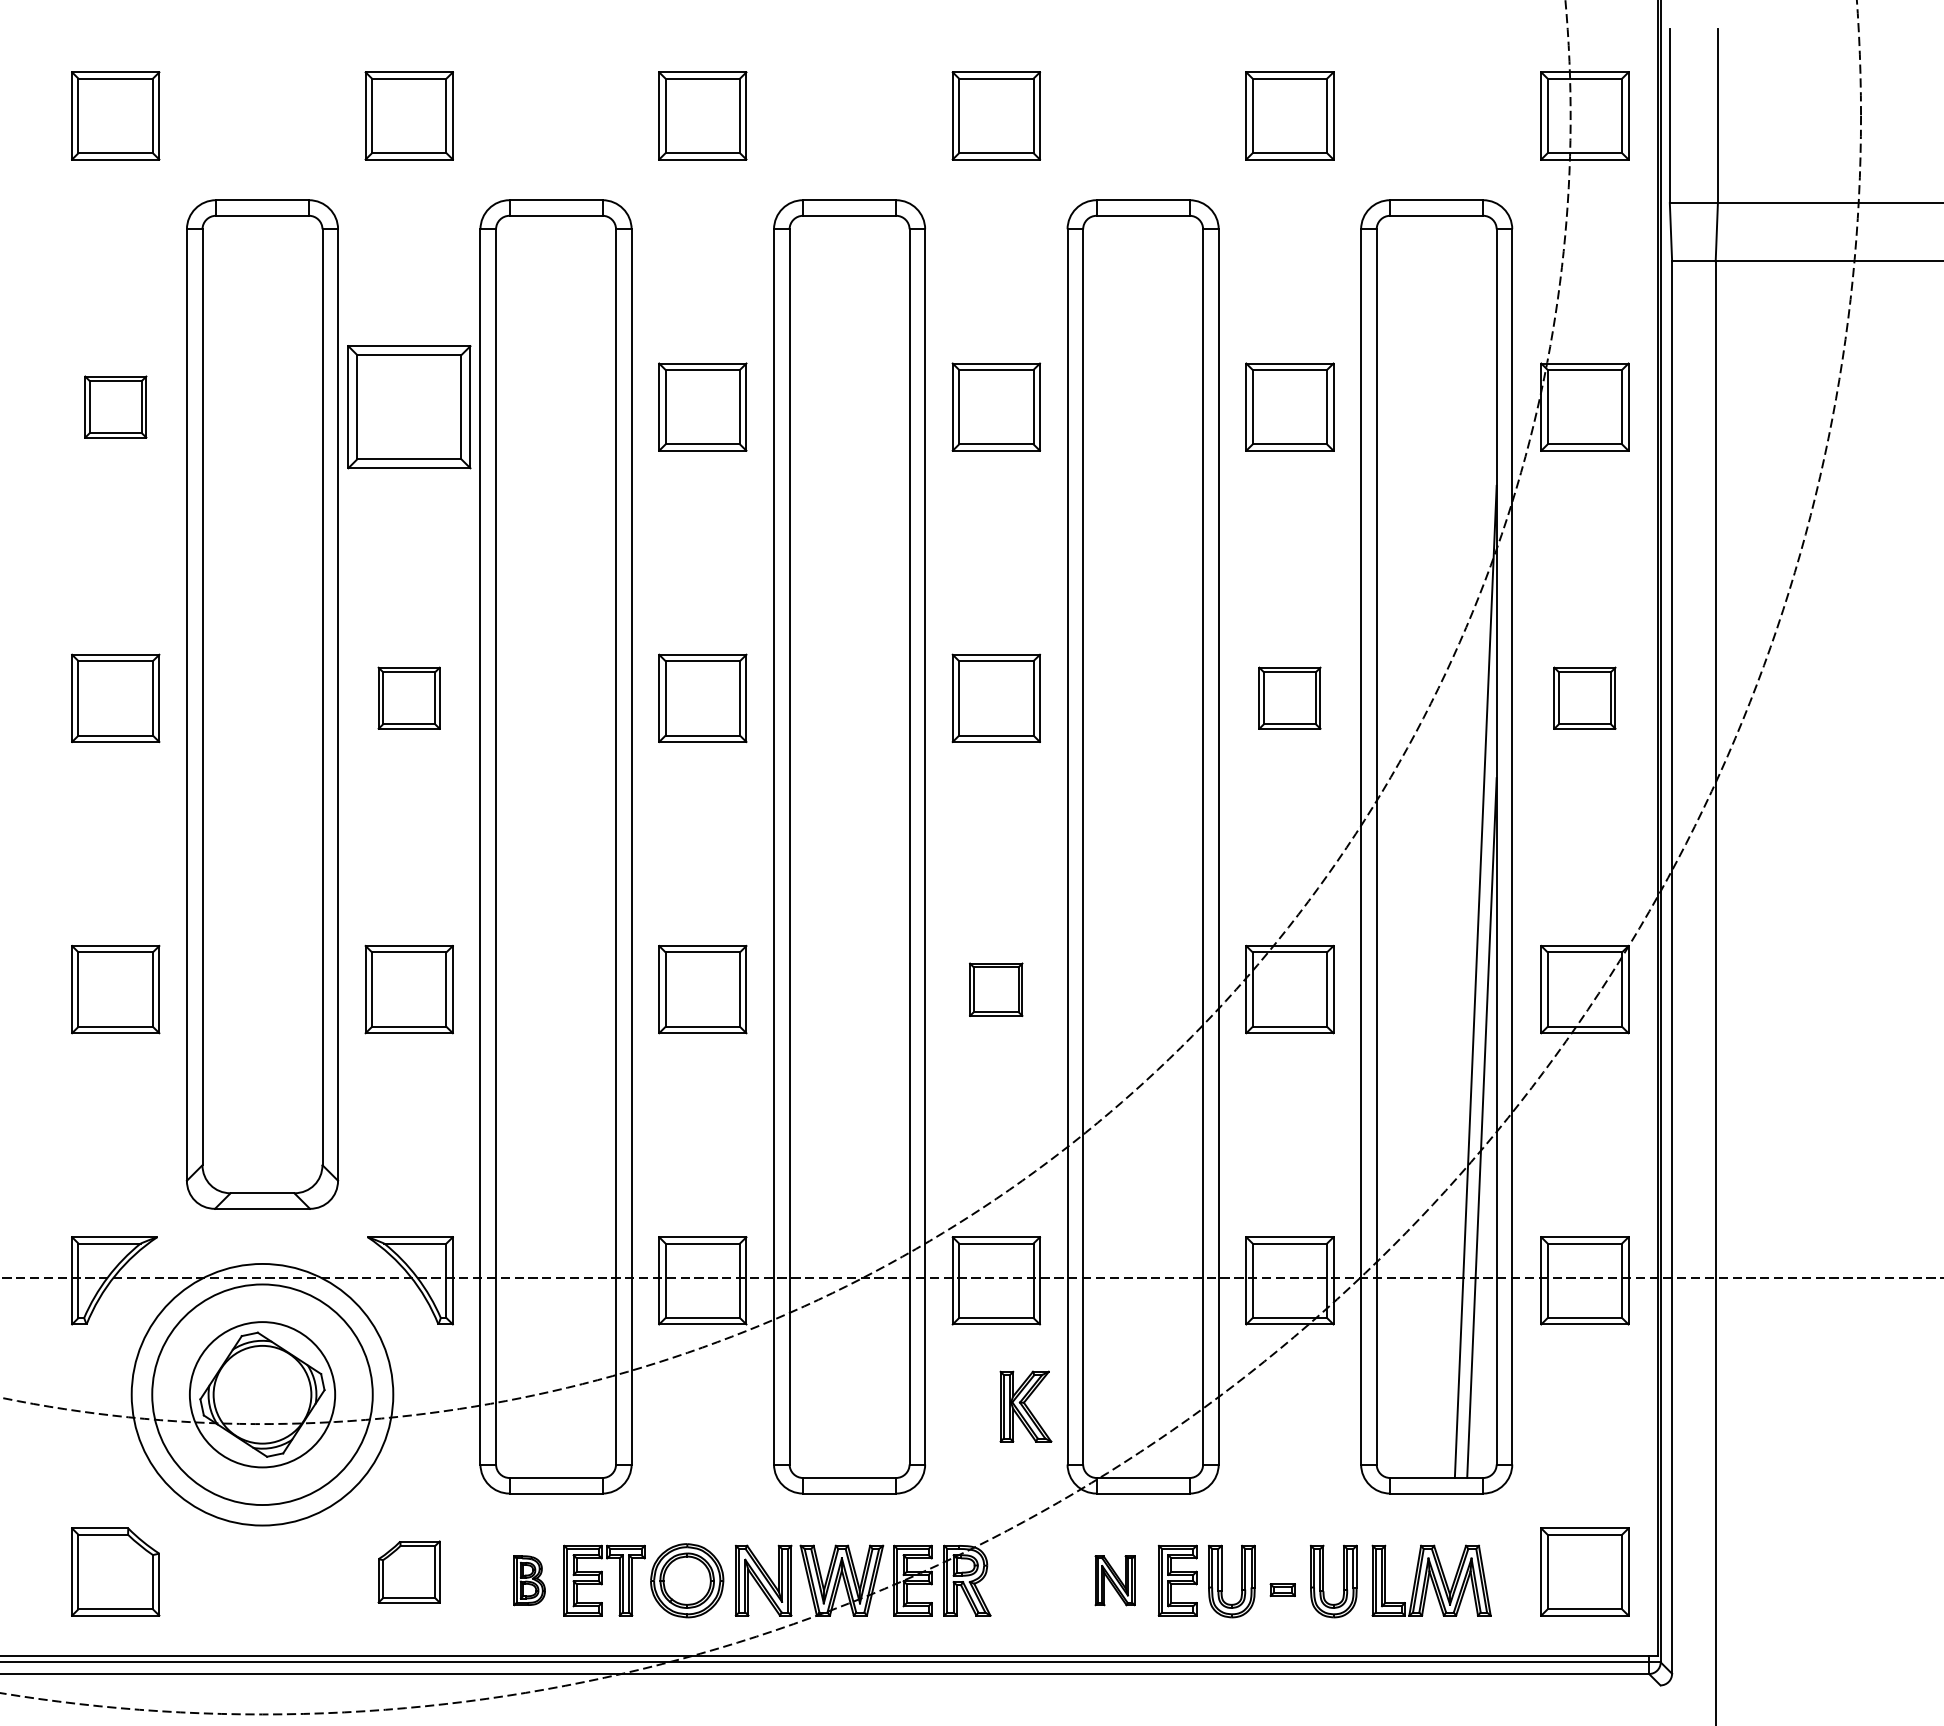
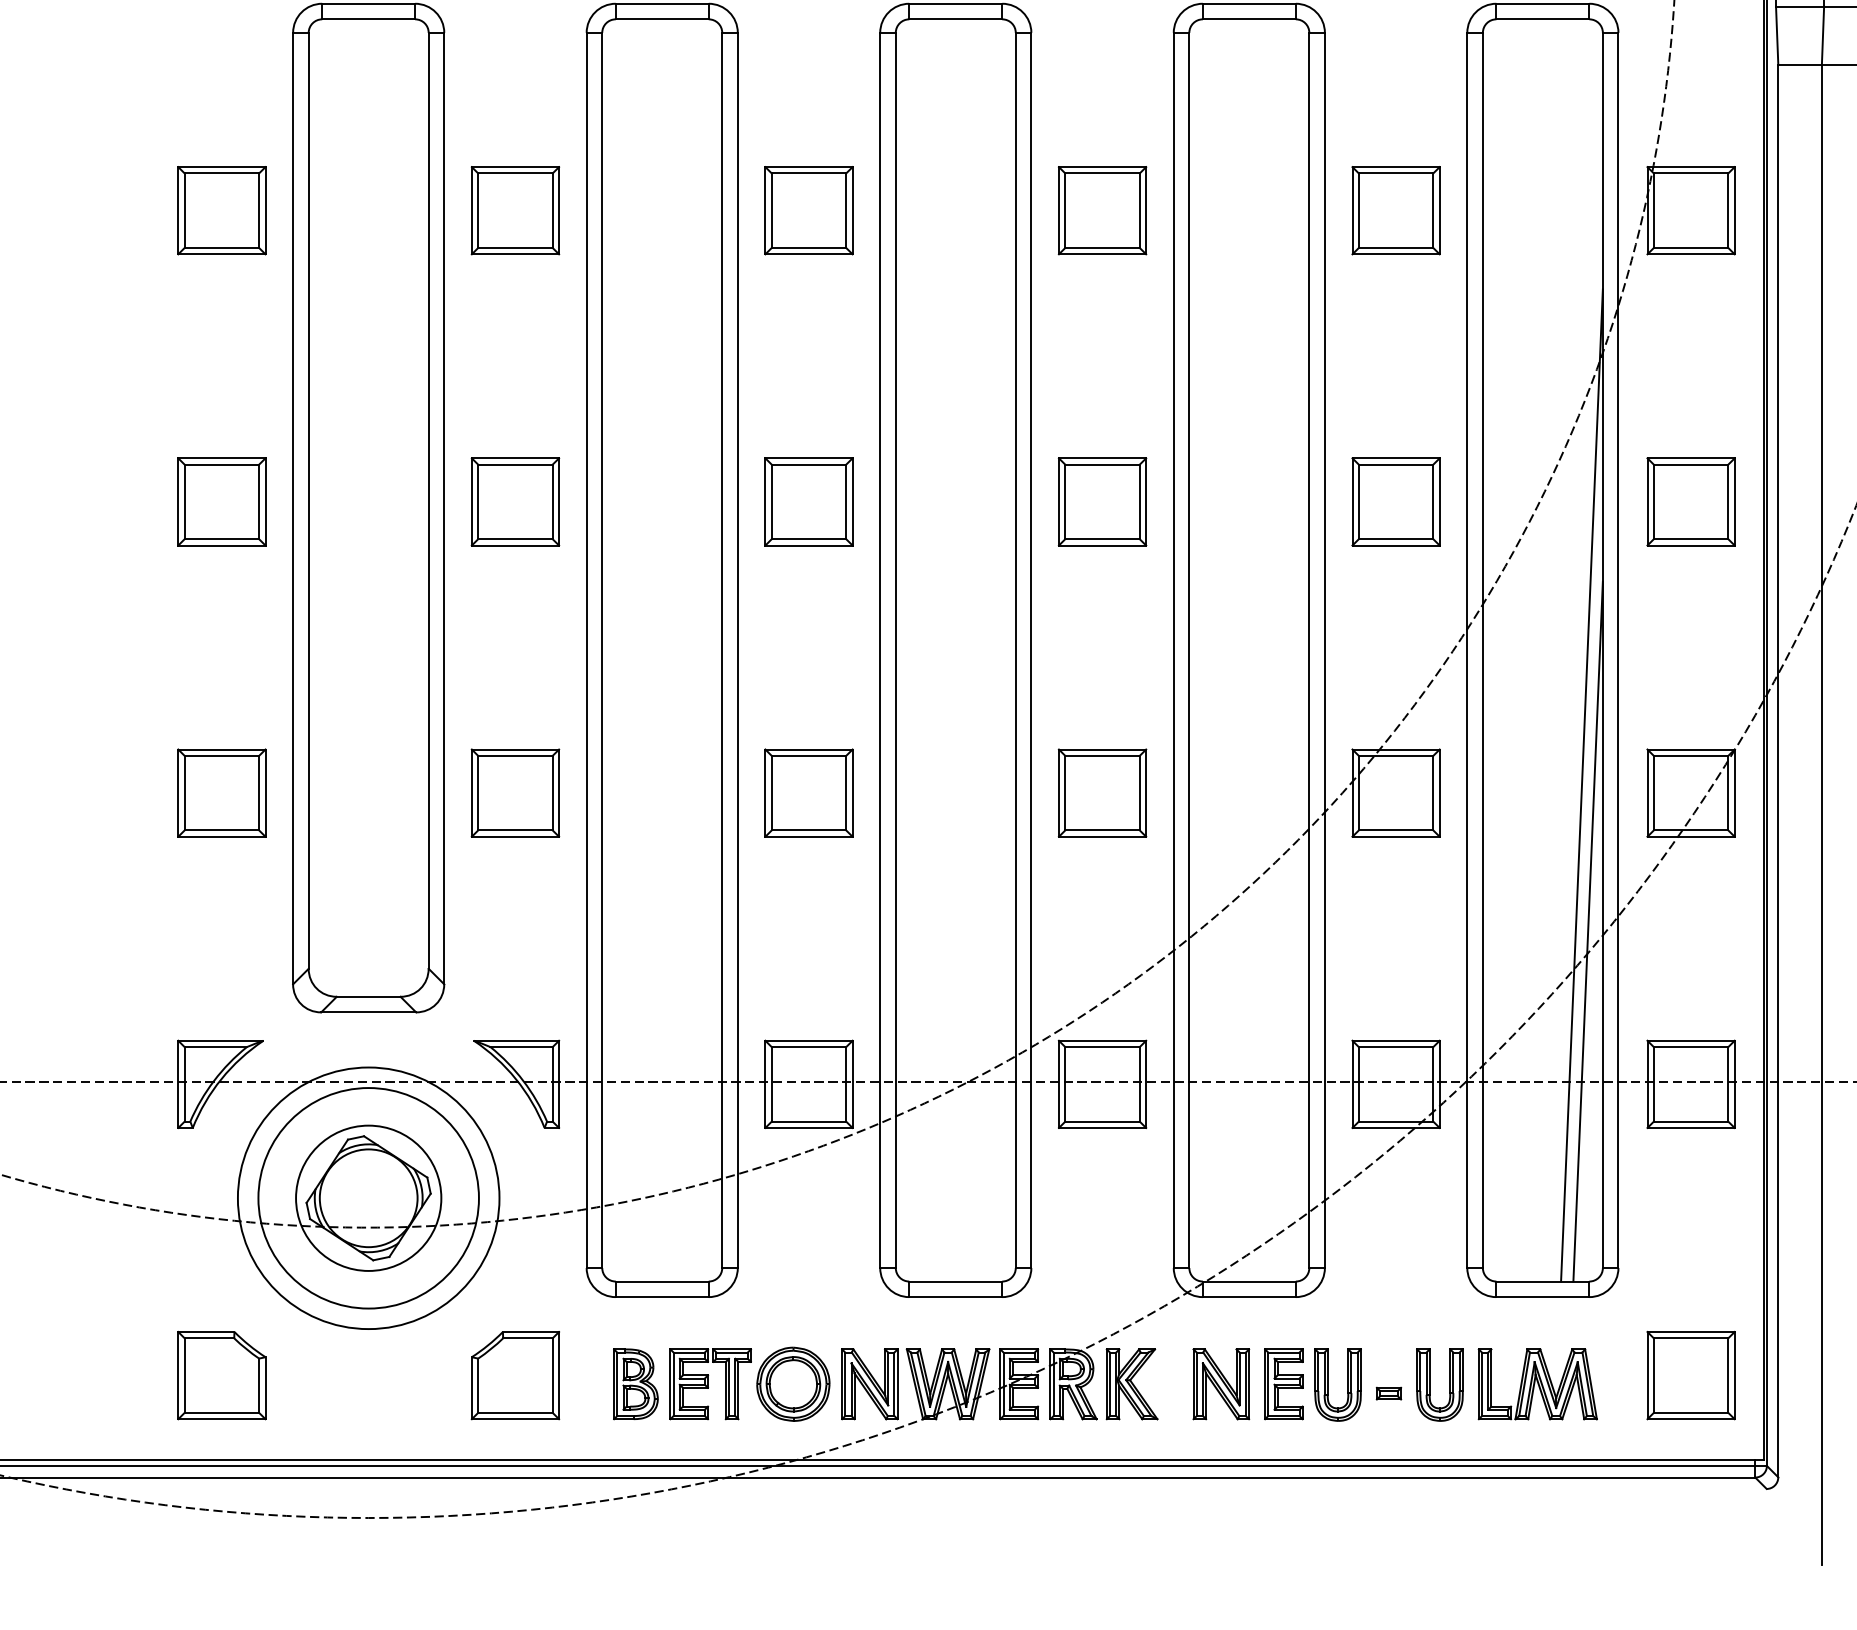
part: (115, 406) -> (221, 210), size x1.43
part: (408, 406) -> (514, 210), size x0.71
part: (408, 697) -> (514, 501), size x1.43
part: (1289, 697) -> (1395, 501), size x1.43
part: (1584, 697) -> (1690, 501), size x1.43
part: (995, 989) -> (1101, 793), size x1.67
part: (1025, 1406) -> (1131, 1384), moved
part: (408, 1571) -> (514, 1375), size x1.43
part: (529, 1580) -> (635, 1384), size x1.43
part: (1114, 1580) -> (1220, 1384), size x1.43

